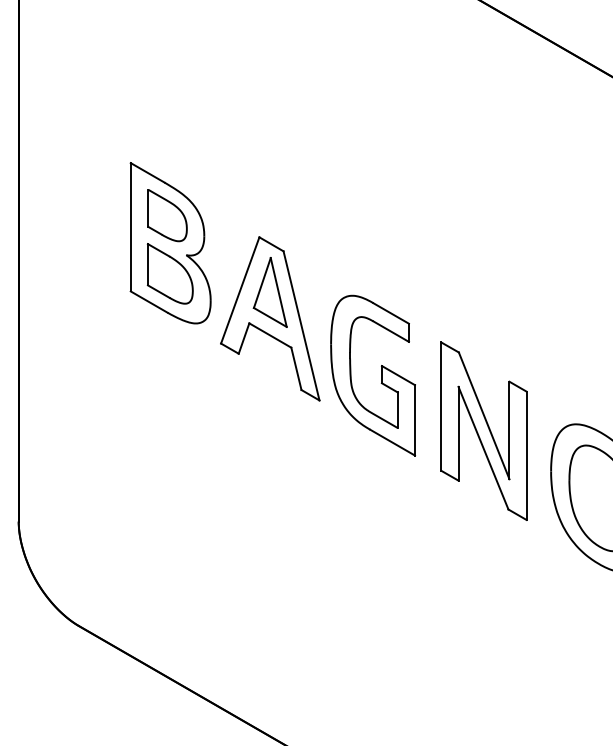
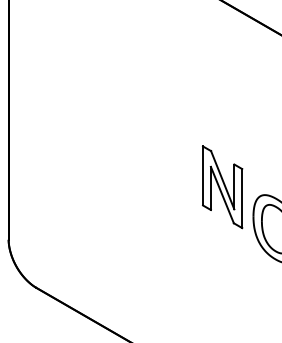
part: (272, 309) -> (125, 142), removed
part: (483, 431) -> (222, 187), moved

